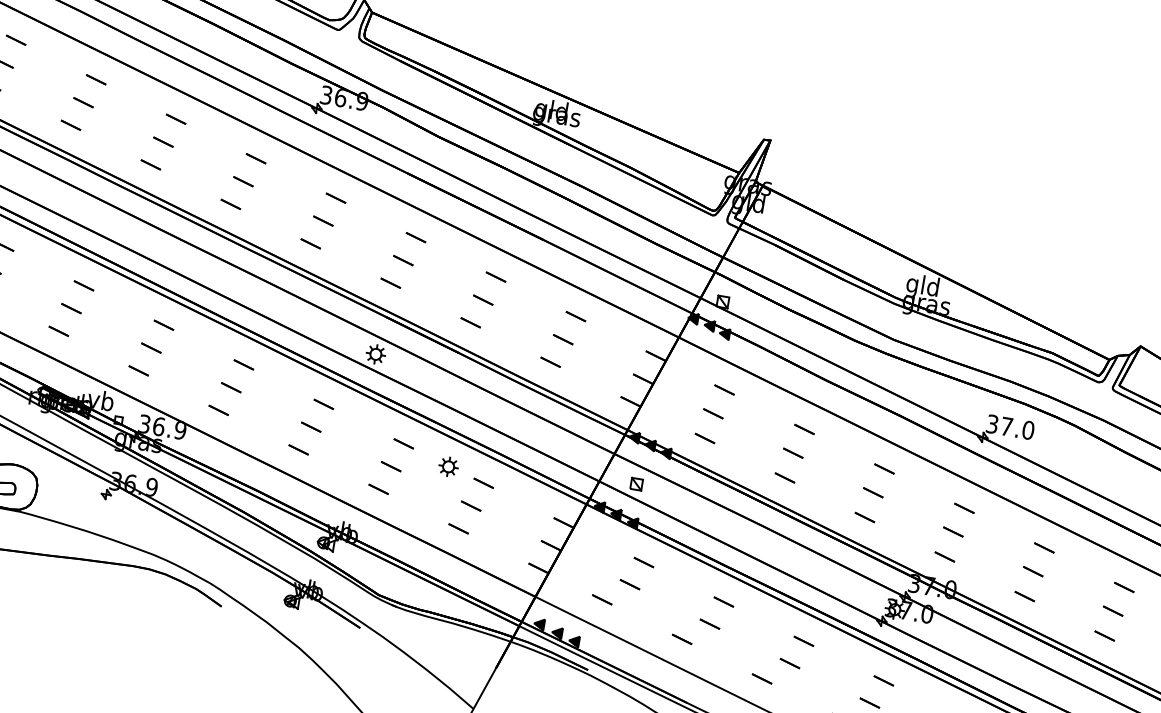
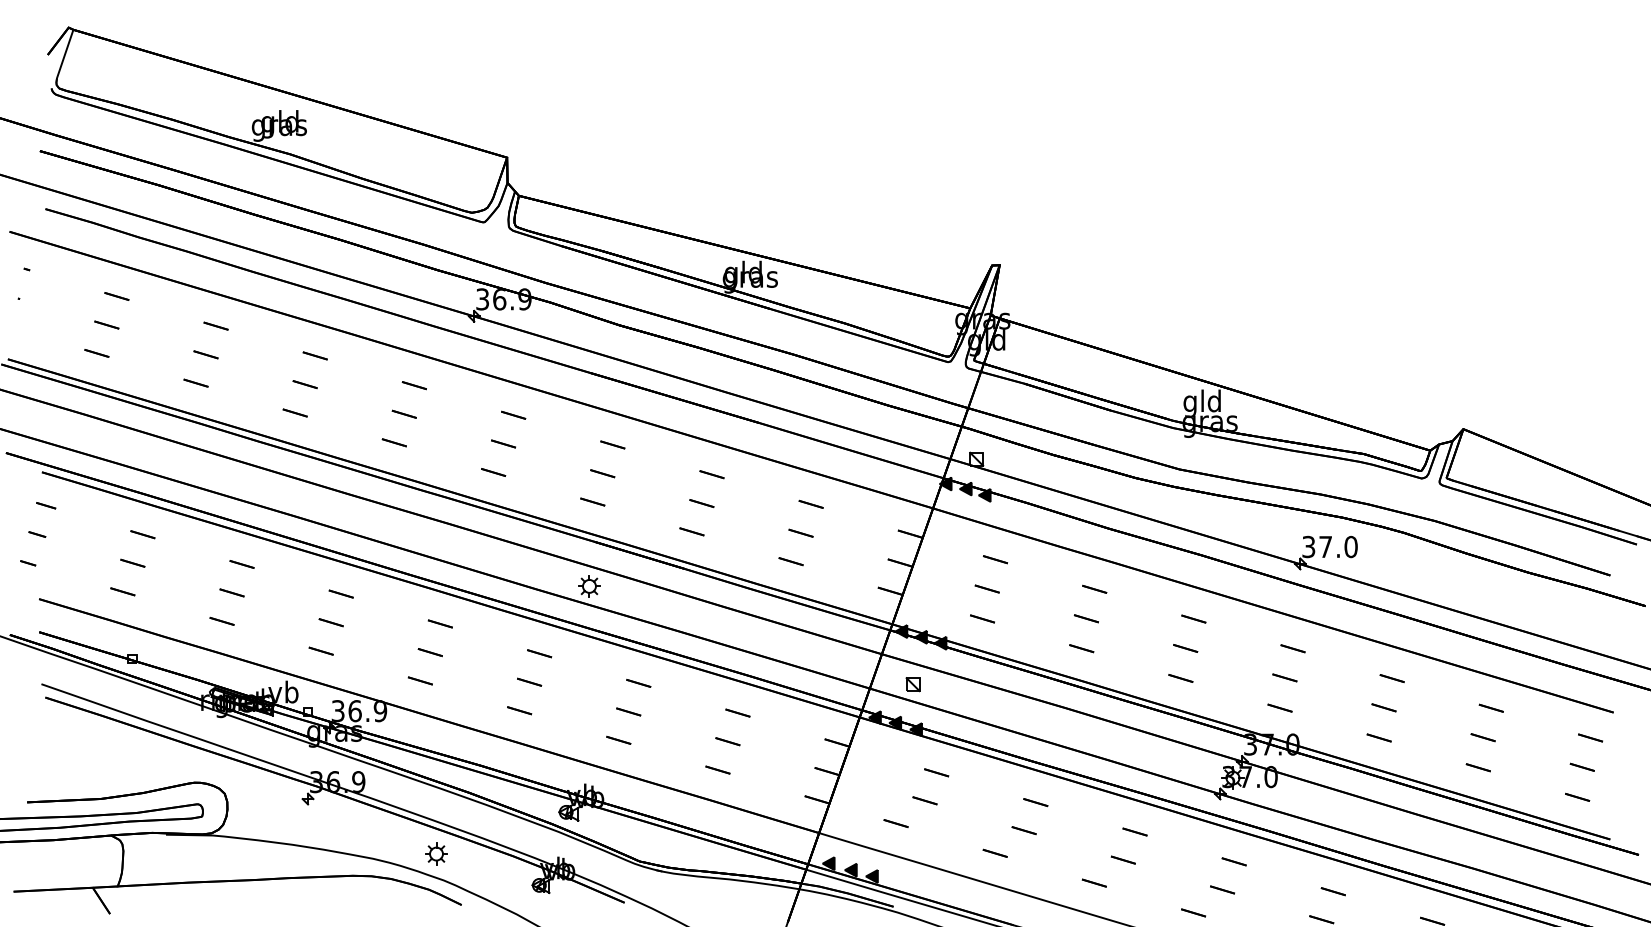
part: (448, 466) -> (436, 853), moved

